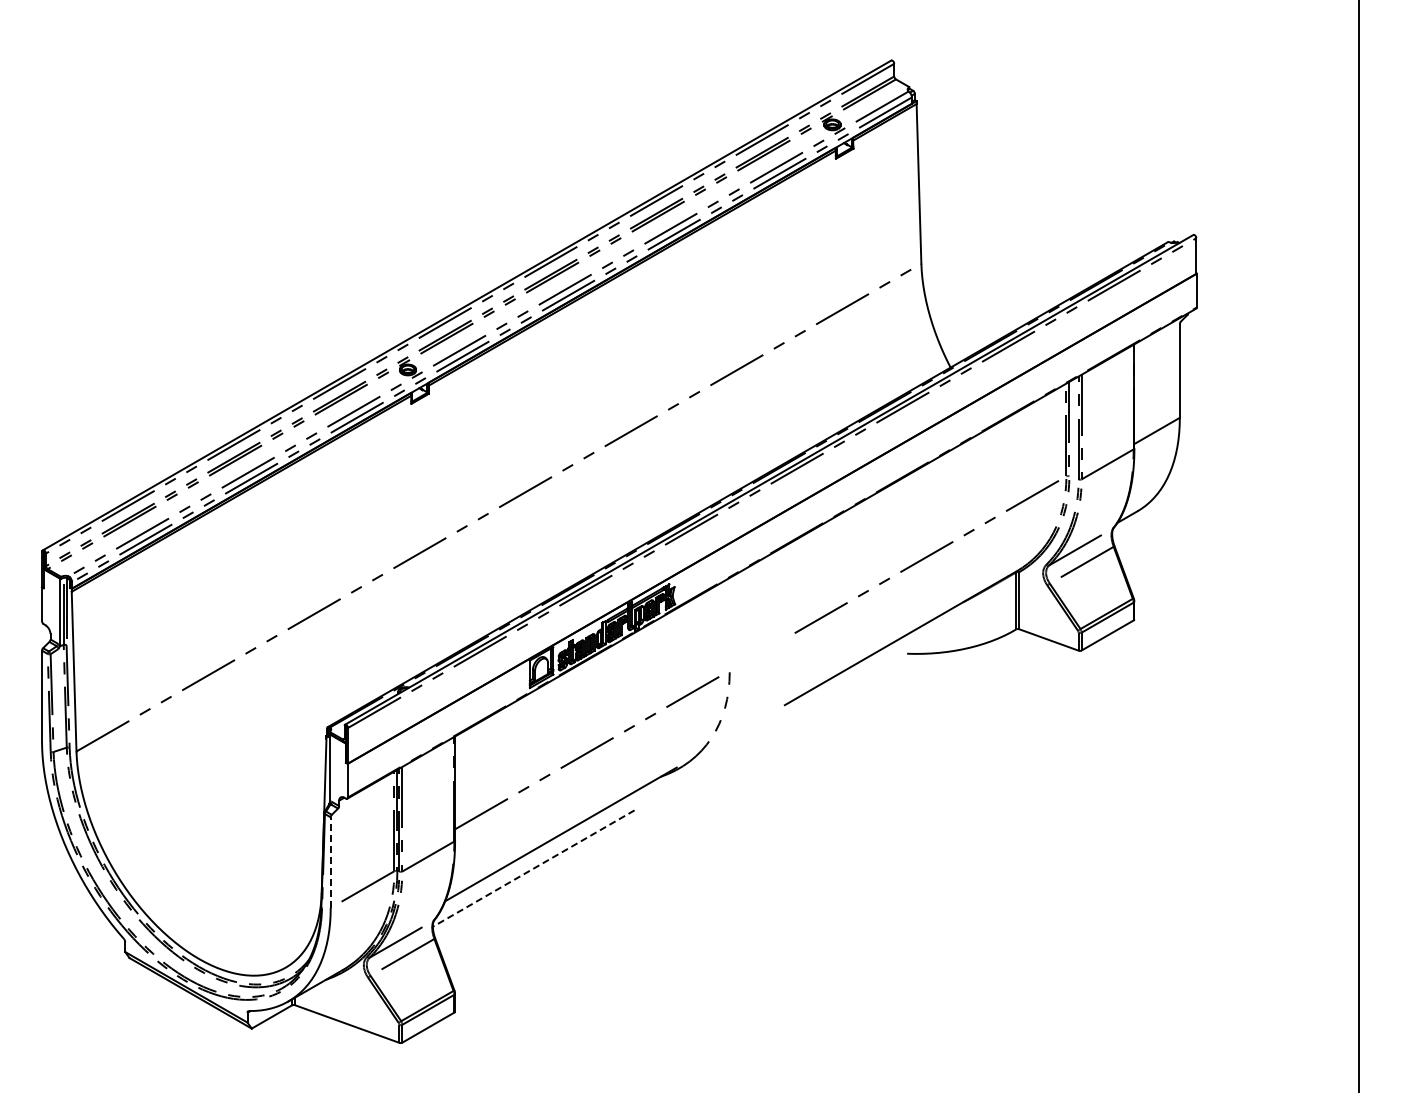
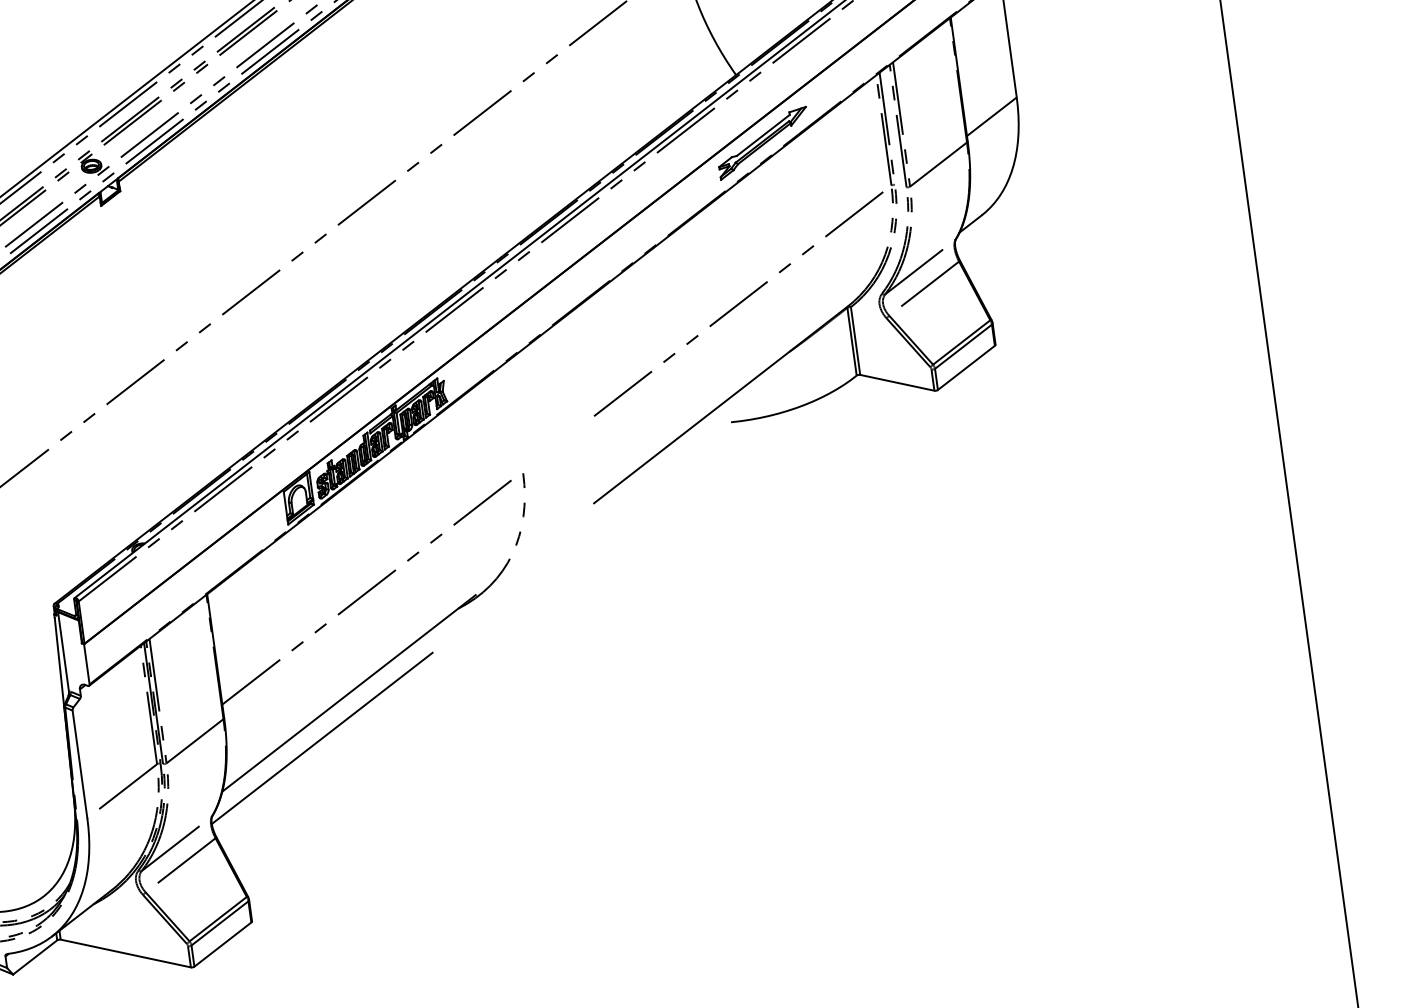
part: (965, 426) -> (763, 142), added
line: (330, 862) -> (79, 764), dashed -> solid
line: (533, 868) -> (321, 738), dashed -> solid

